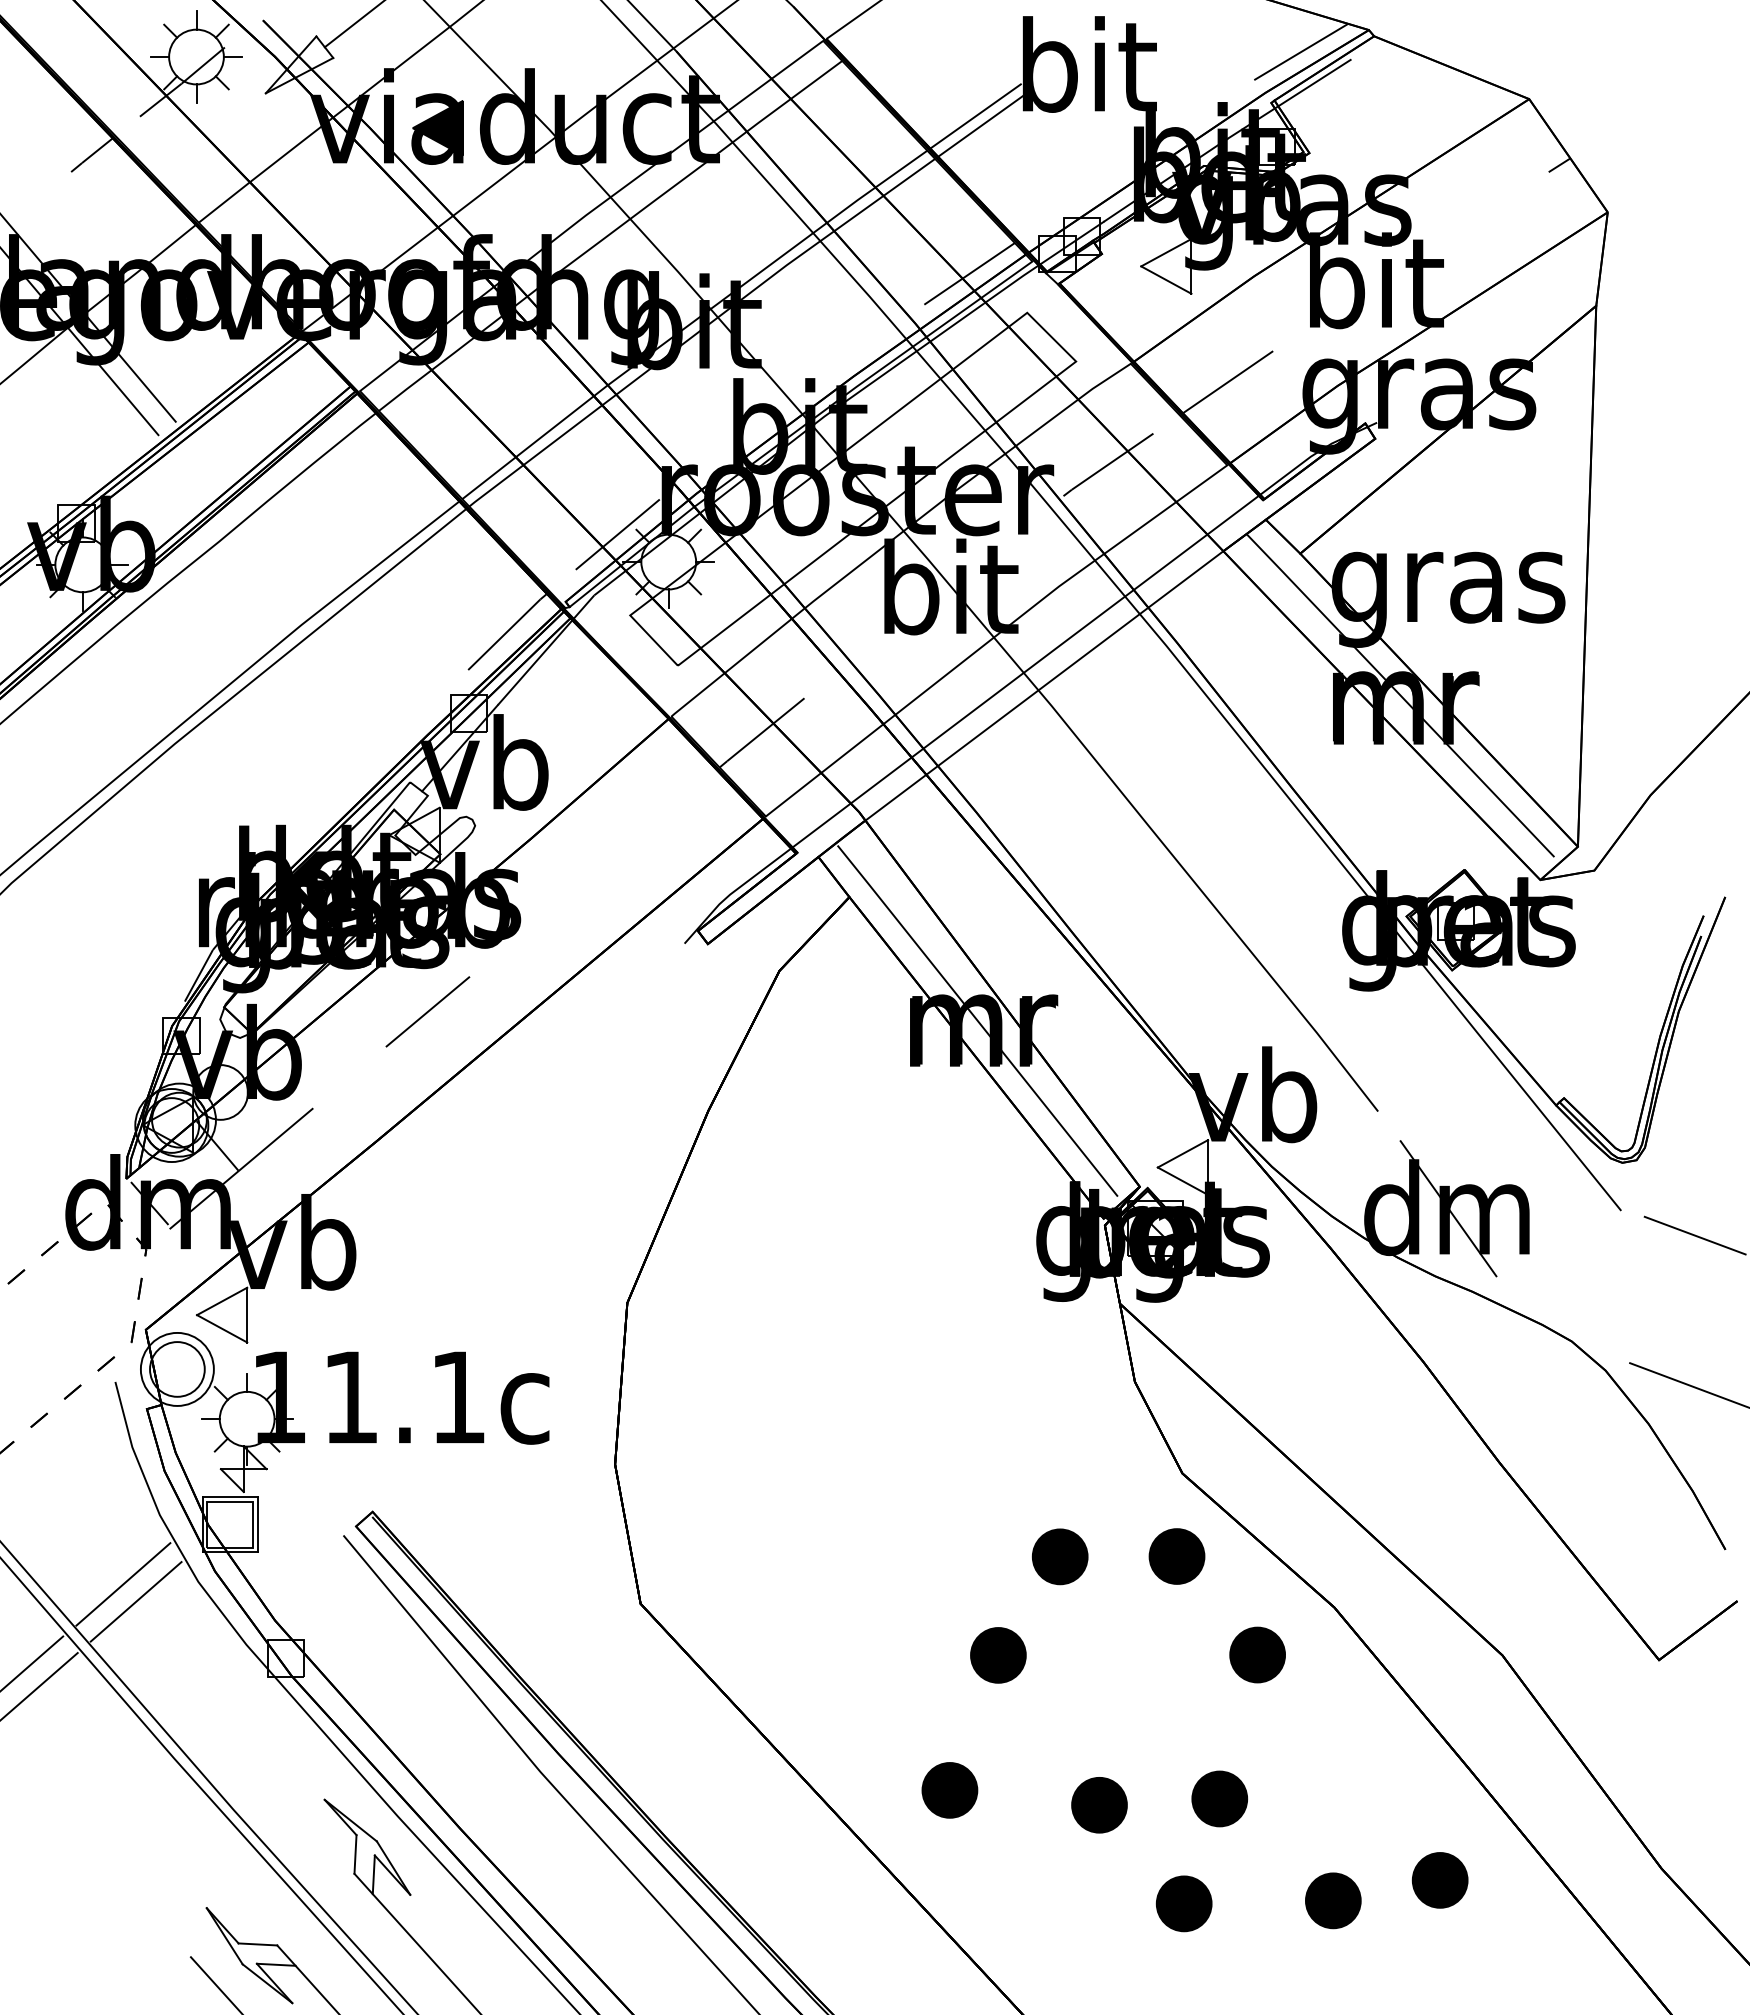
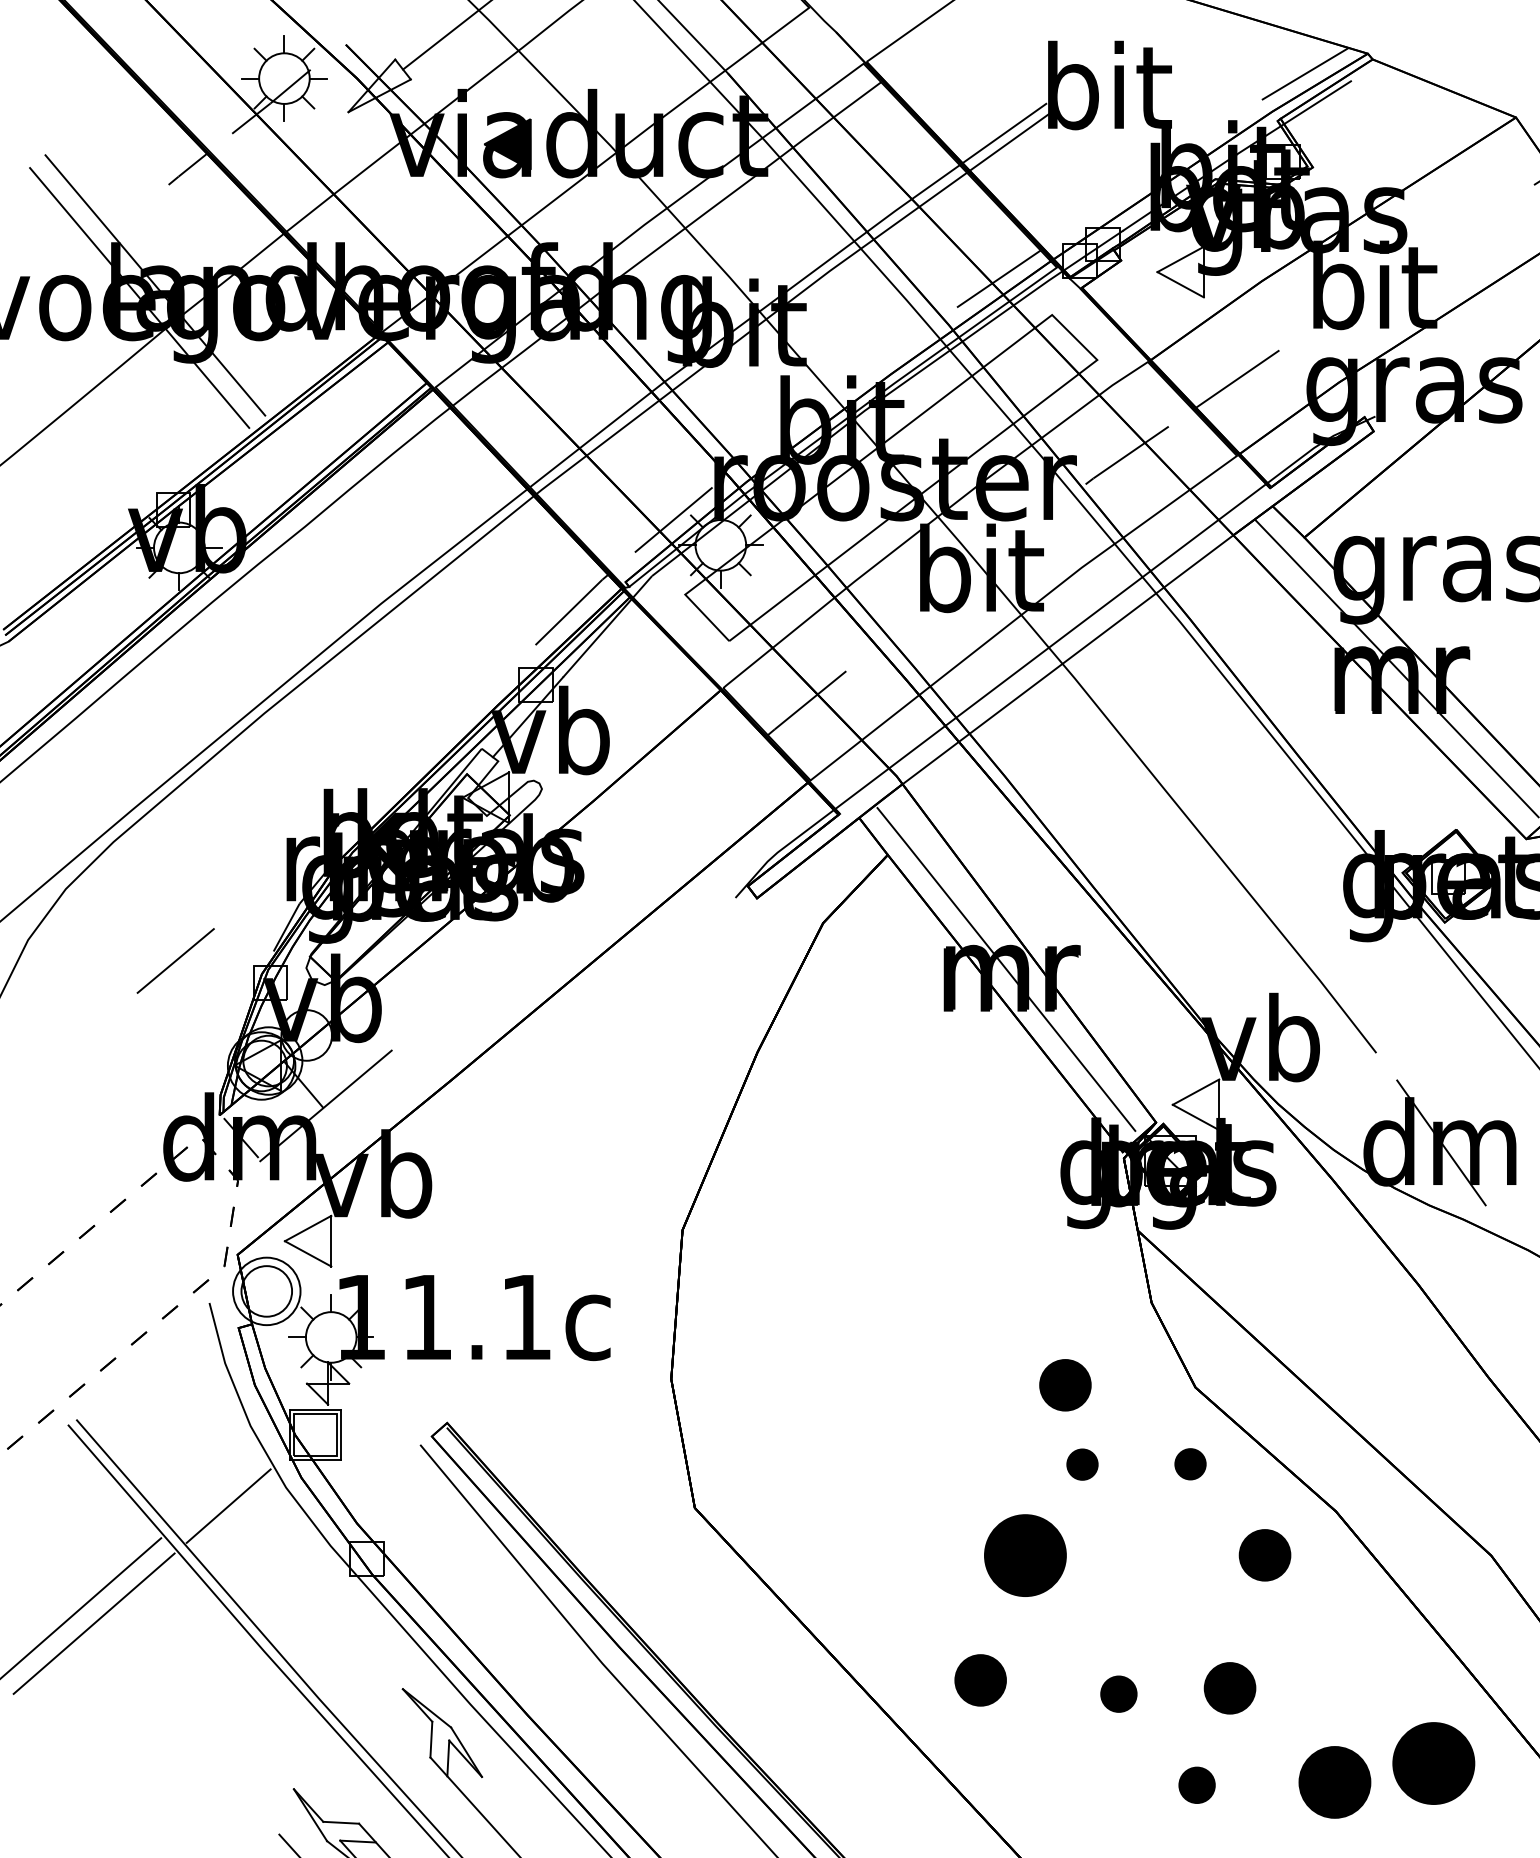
line: (427, 1011) -> (175, 960), moved
part: (1041, 1470) -> (1065, 1384), added
part: (1059, 1556) -> (1081, 1464), size x0.6
part: (1176, 1556) -> (1190, 1464), size x0.6
line: (123, 1584) -> (216, 1490), removed
part: (998, 1655) -> (1025, 1555), size x1.6
part: (1099, 1805) -> (1118, 1694), size x0.7
part: (1439, 1880) -> (1433, 1763), size x1.6
part: (1333, 1900) -> (1335, 1782), size x1.4
part: (1183, 1903) -> (1196, 1784), size x0.7

